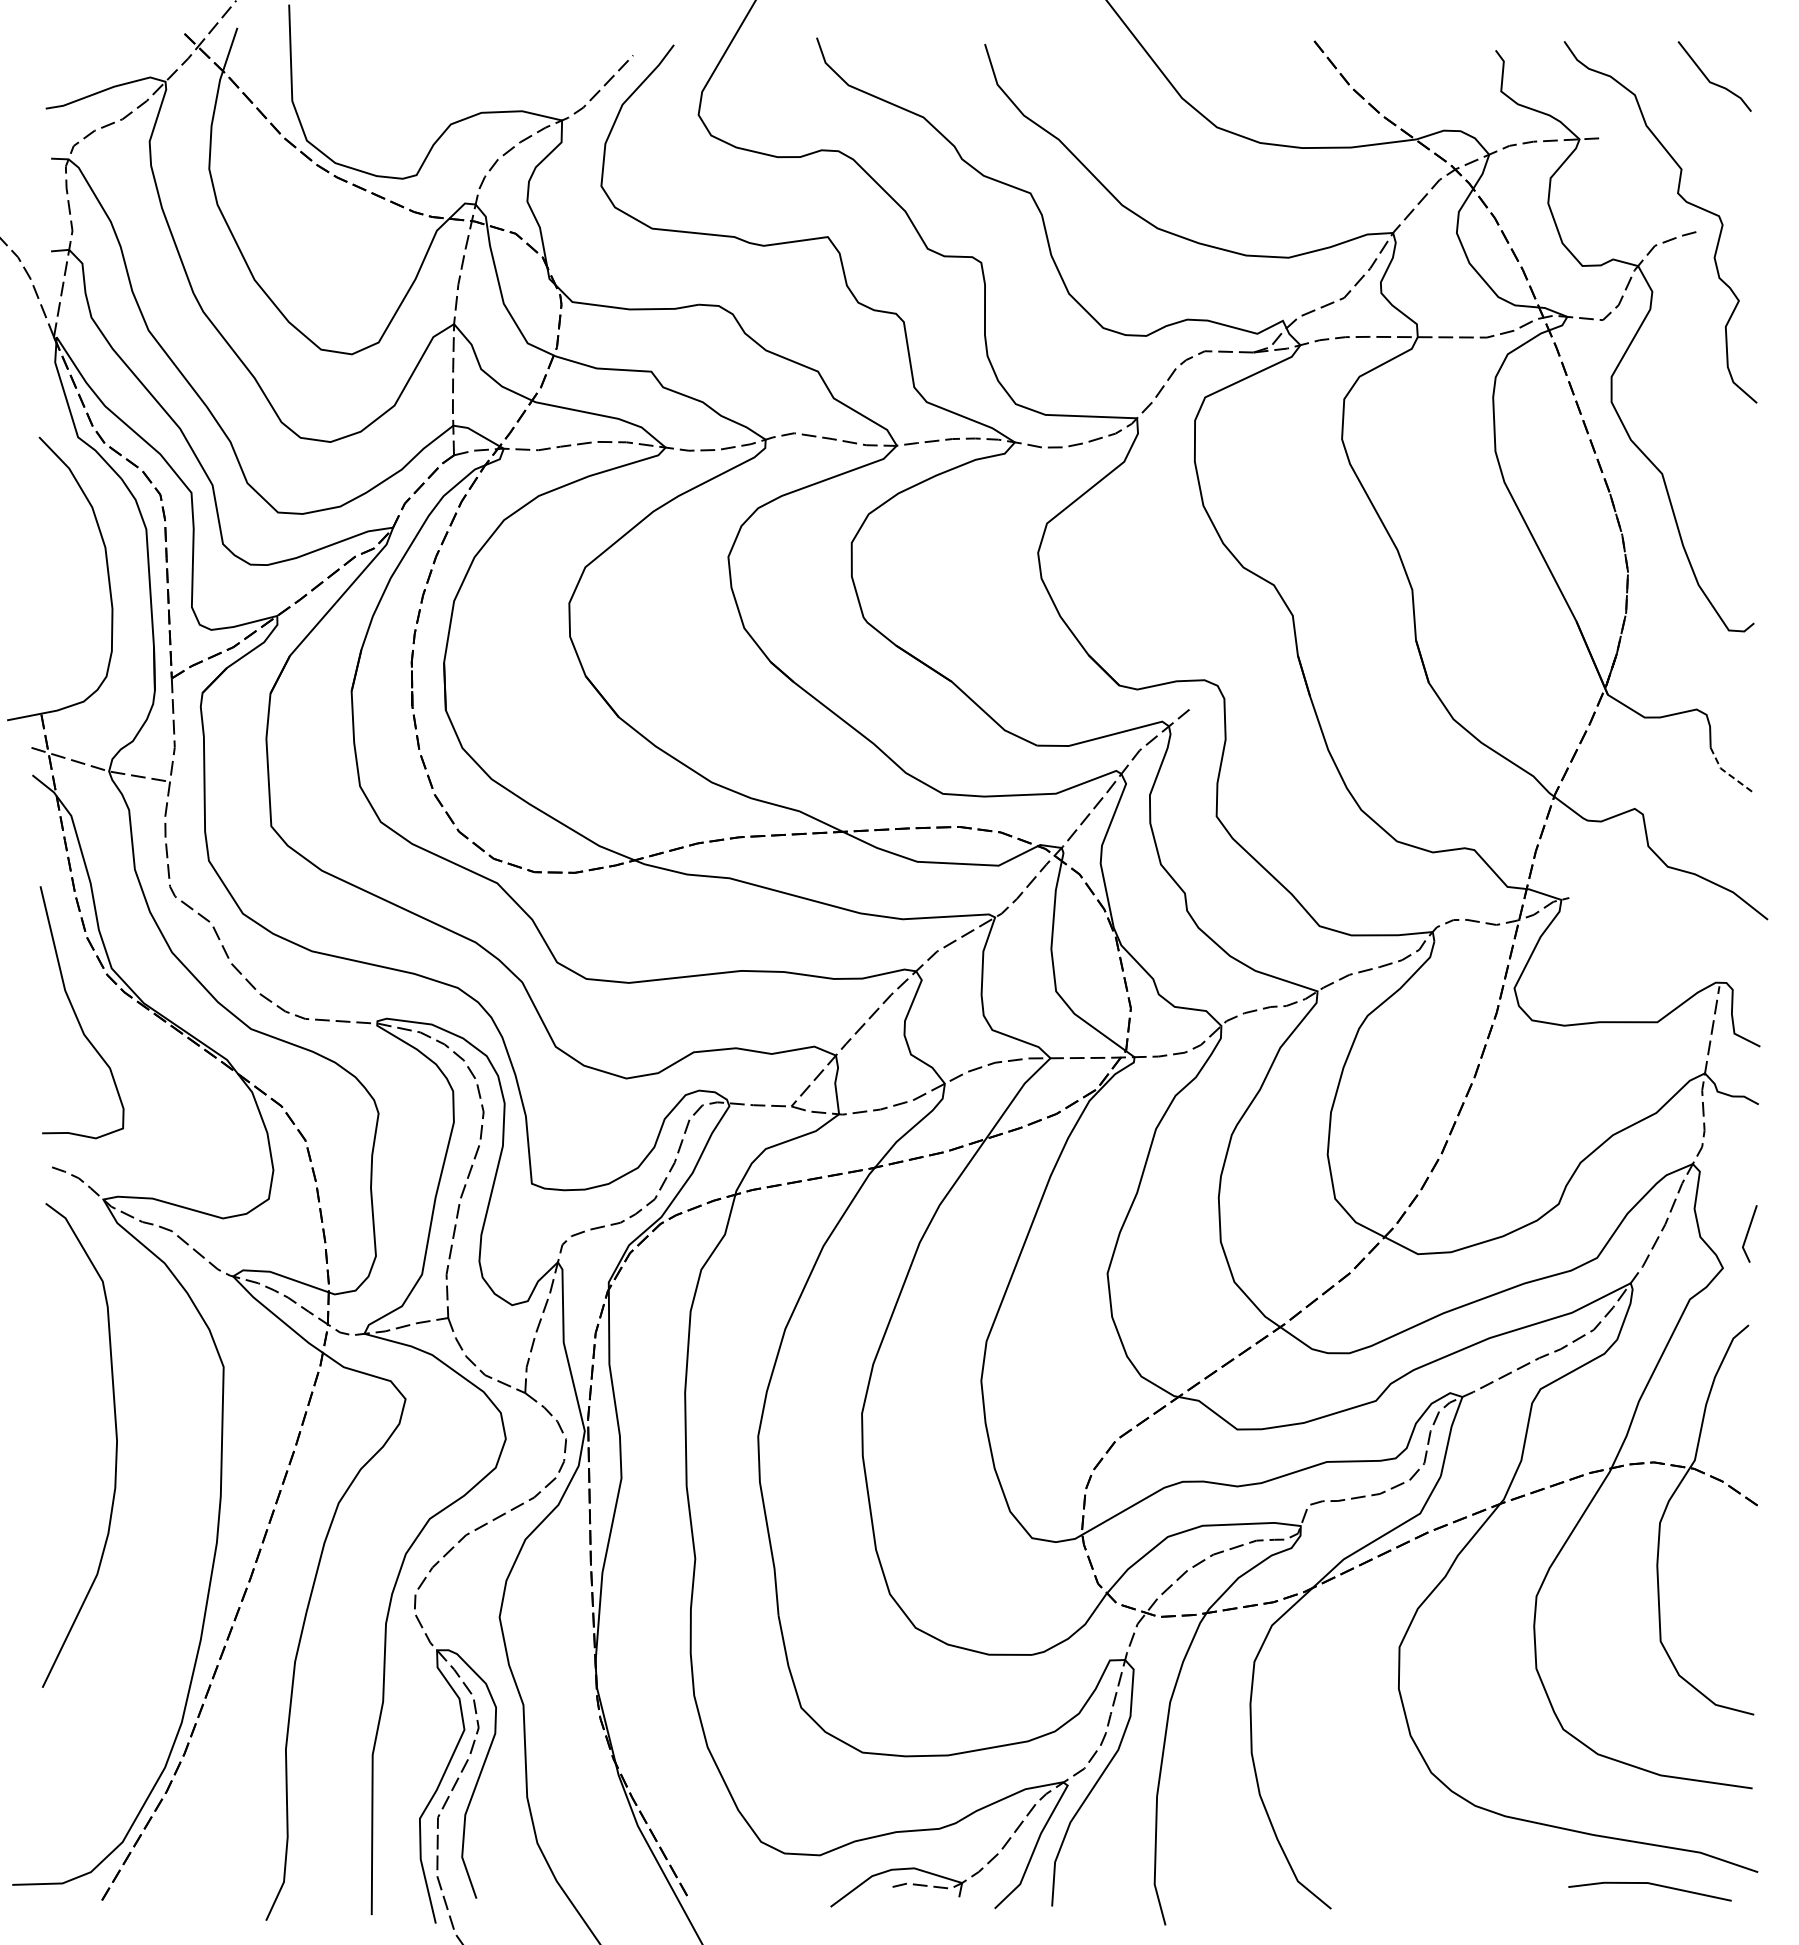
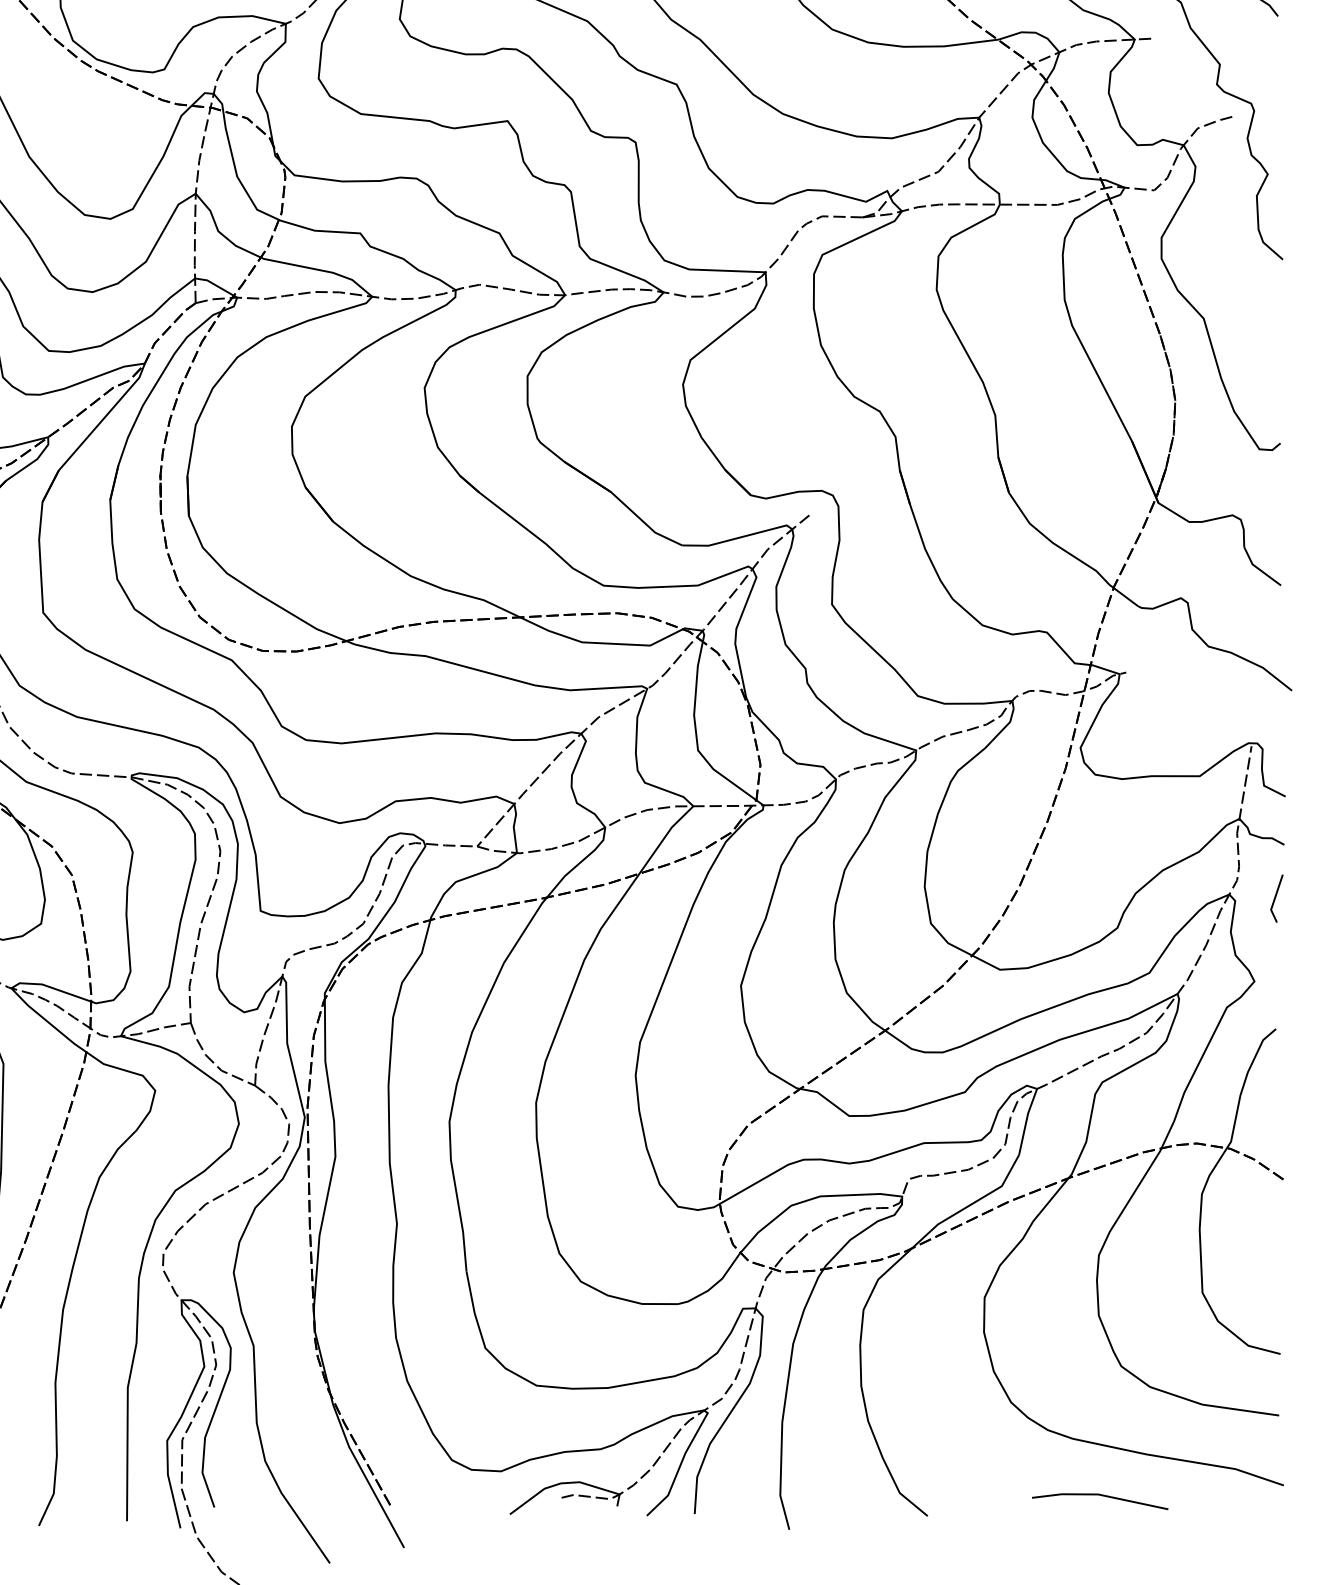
line: (1728, 774) -> (1259, 569), dashed -> solid
line: (1748, 1233) -> (1275, 898), moved
line: (1649, 1884) -> (1099, 1495), moved

